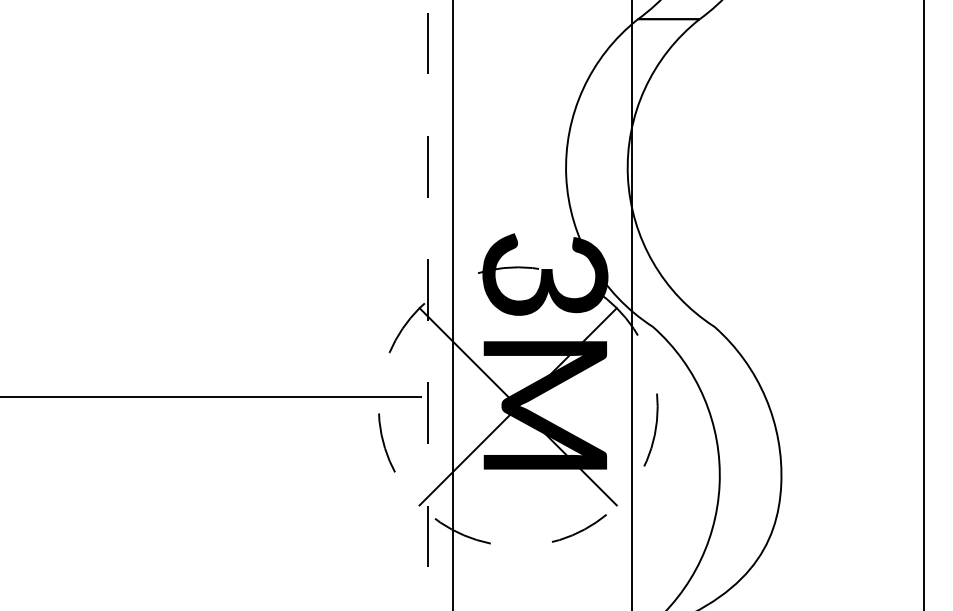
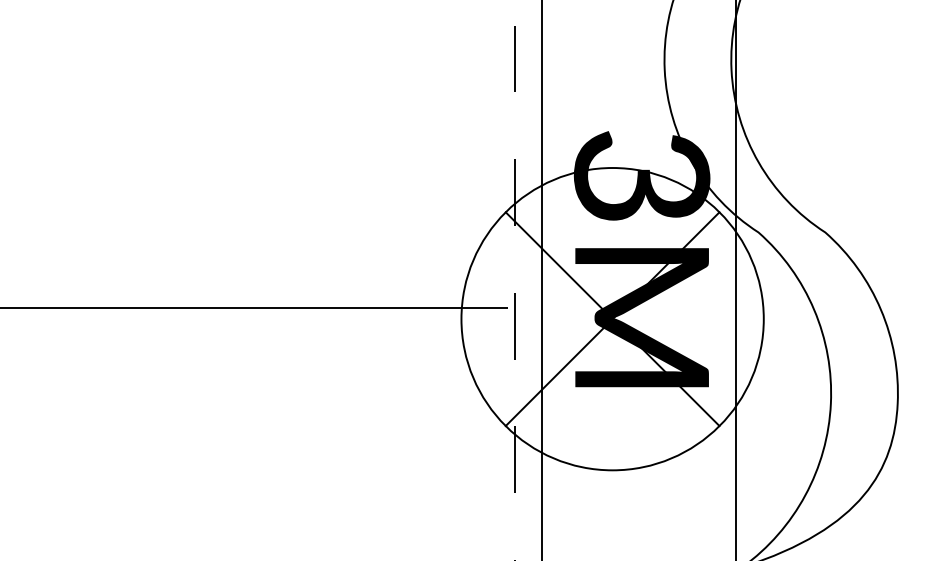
circle: (517, 406) -> (611, 318), dashed -> solid

